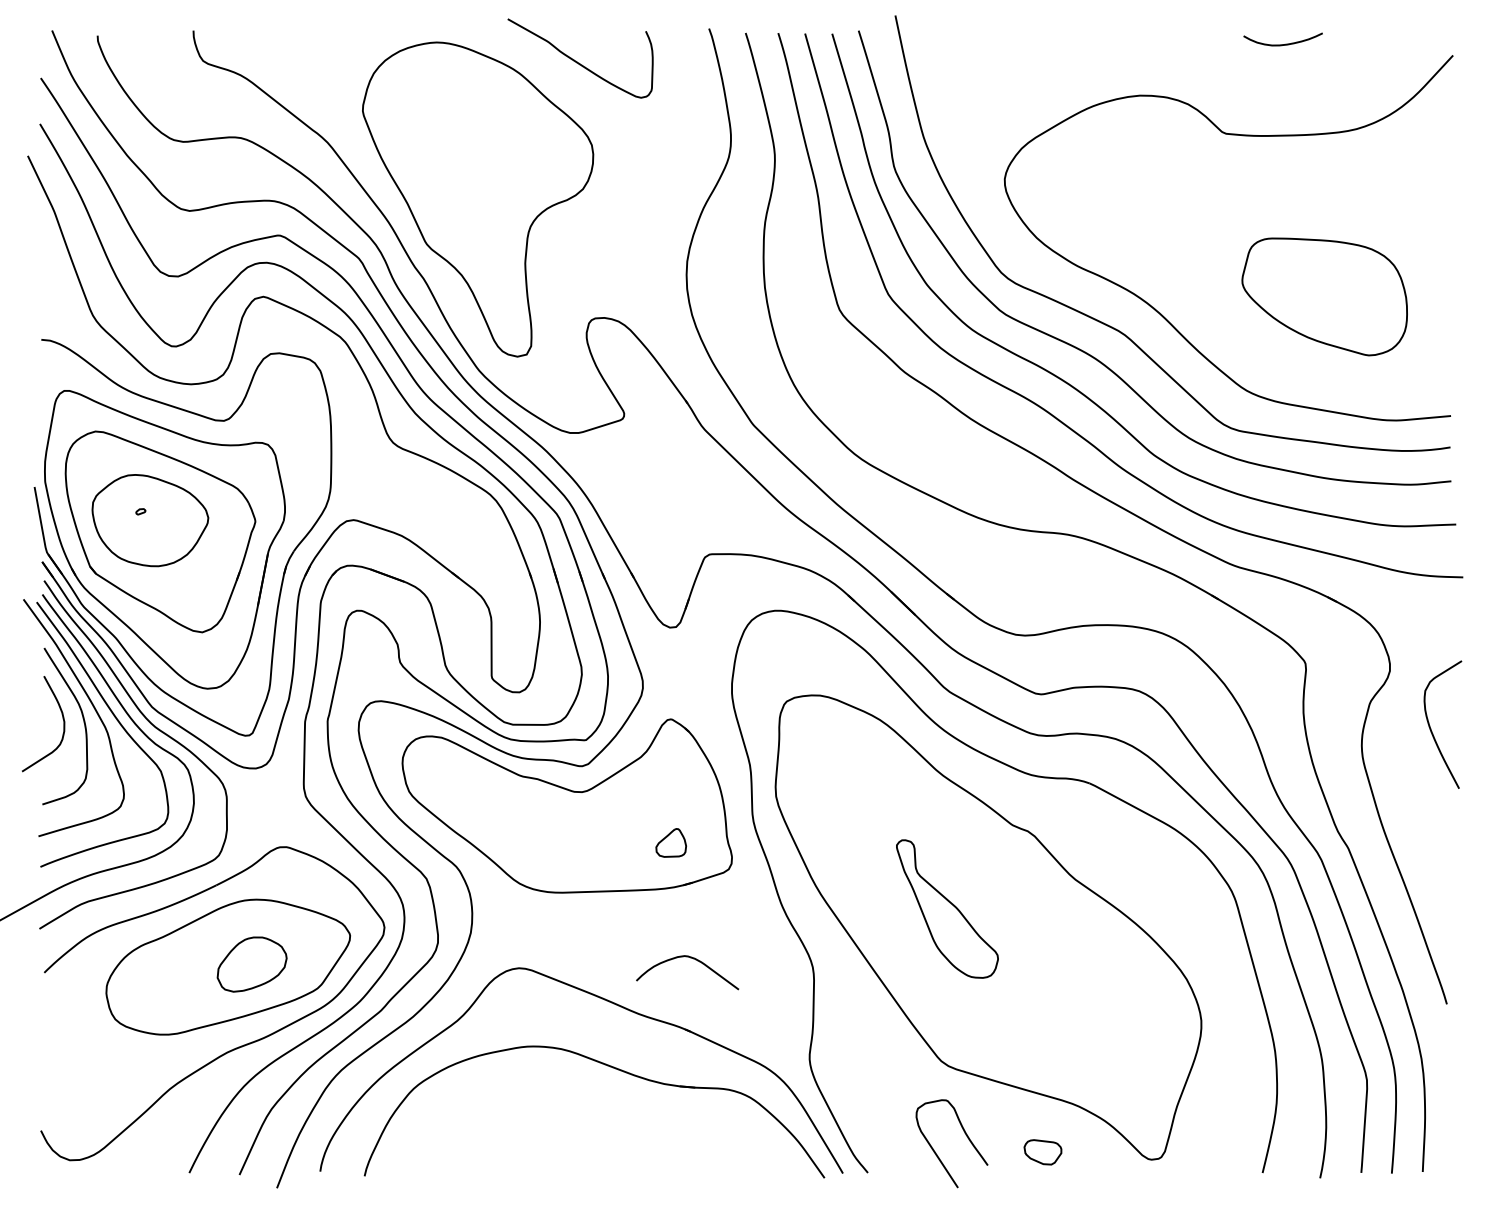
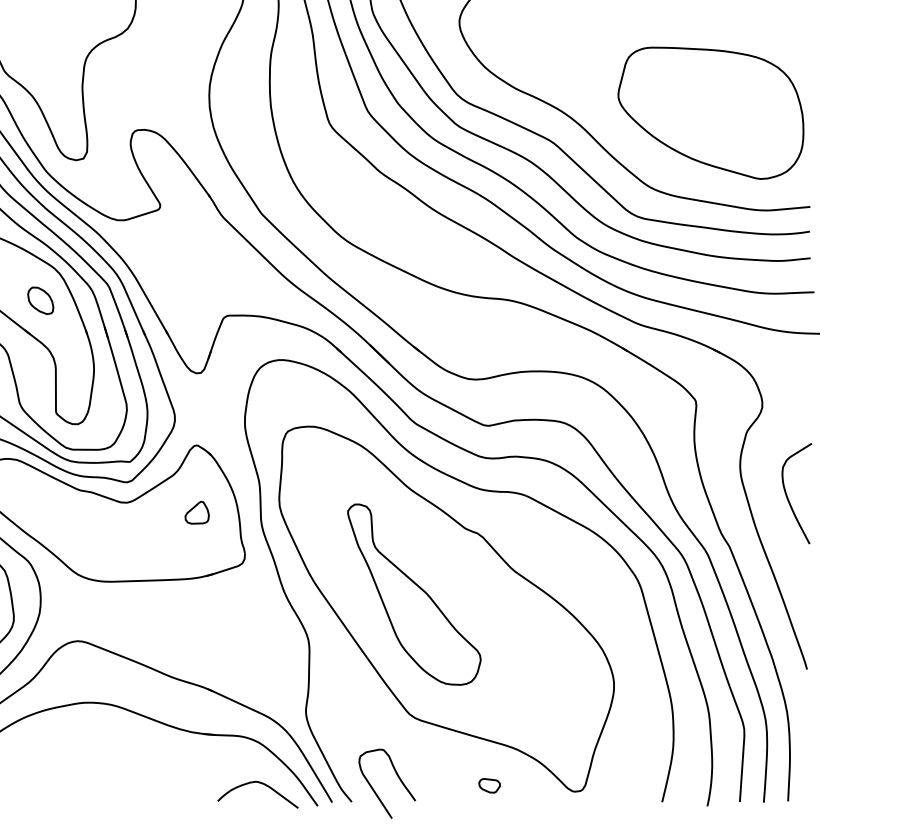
part: (1324, 296) -> (710, 112), size x1.43
part: (472, 535) -> (40, 300), added
curve: (1431, 728) -> (787, 496), moved
part: (670, 842) -> (196, 512), moved
part: (947, 908) -> (414, 594), size x1.67
curve: (690, 958) -> (260, 783), moved
curve: (965, 1135) -> (397, 777), moved
part: (1043, 1151) -> (489, 785), size x0.71

